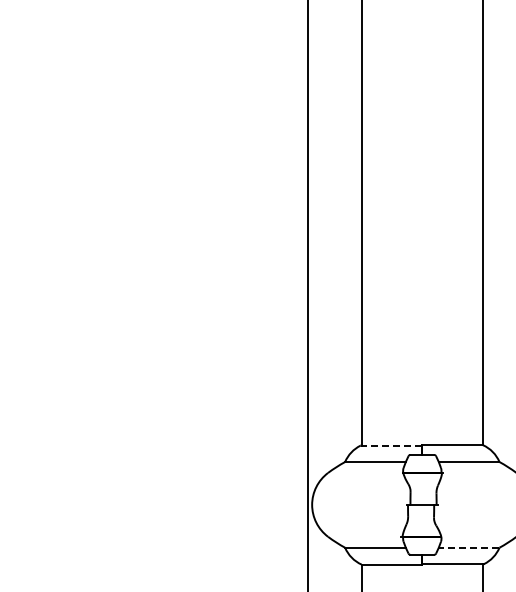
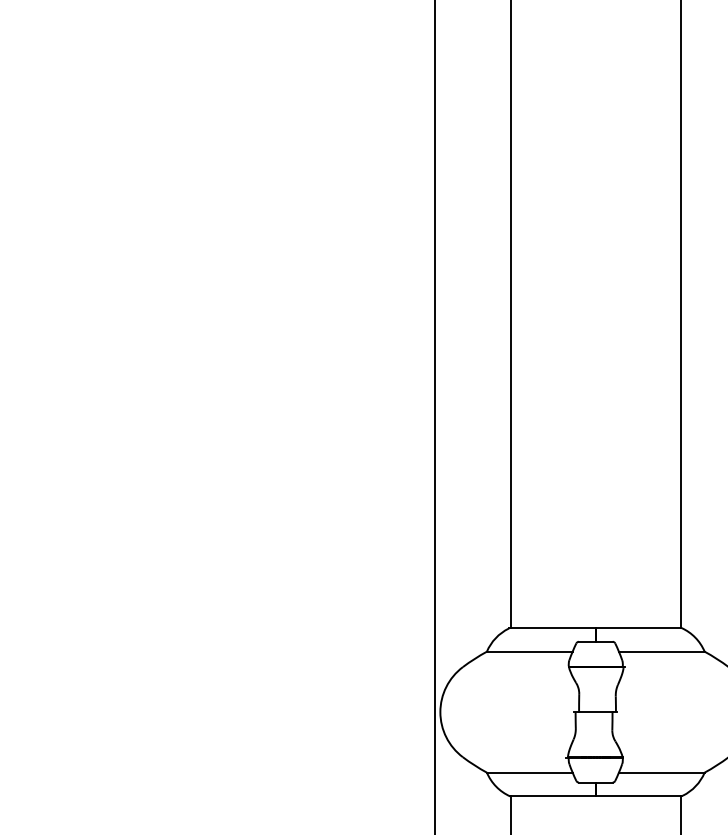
line: (391, 445) -> (552, 628), dashed -> solid
line: (468, 547) -> (660, 772), dashed -> solid

